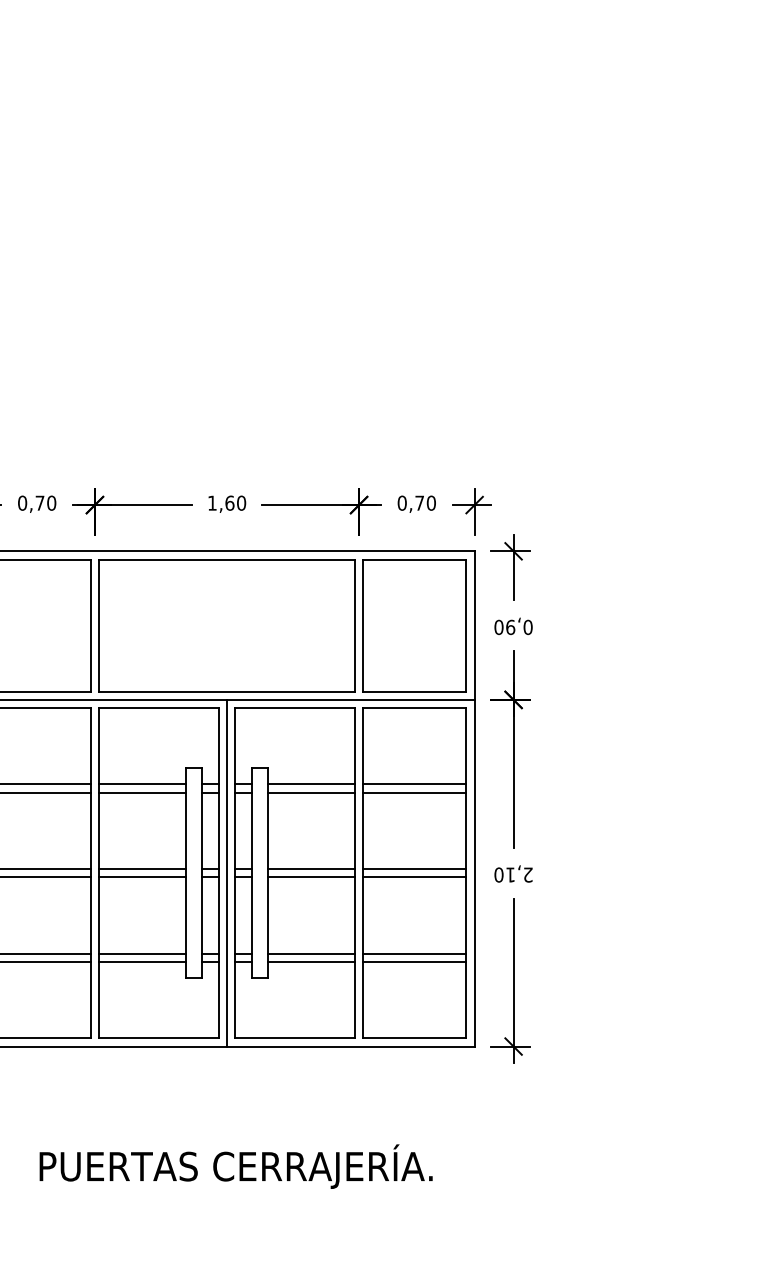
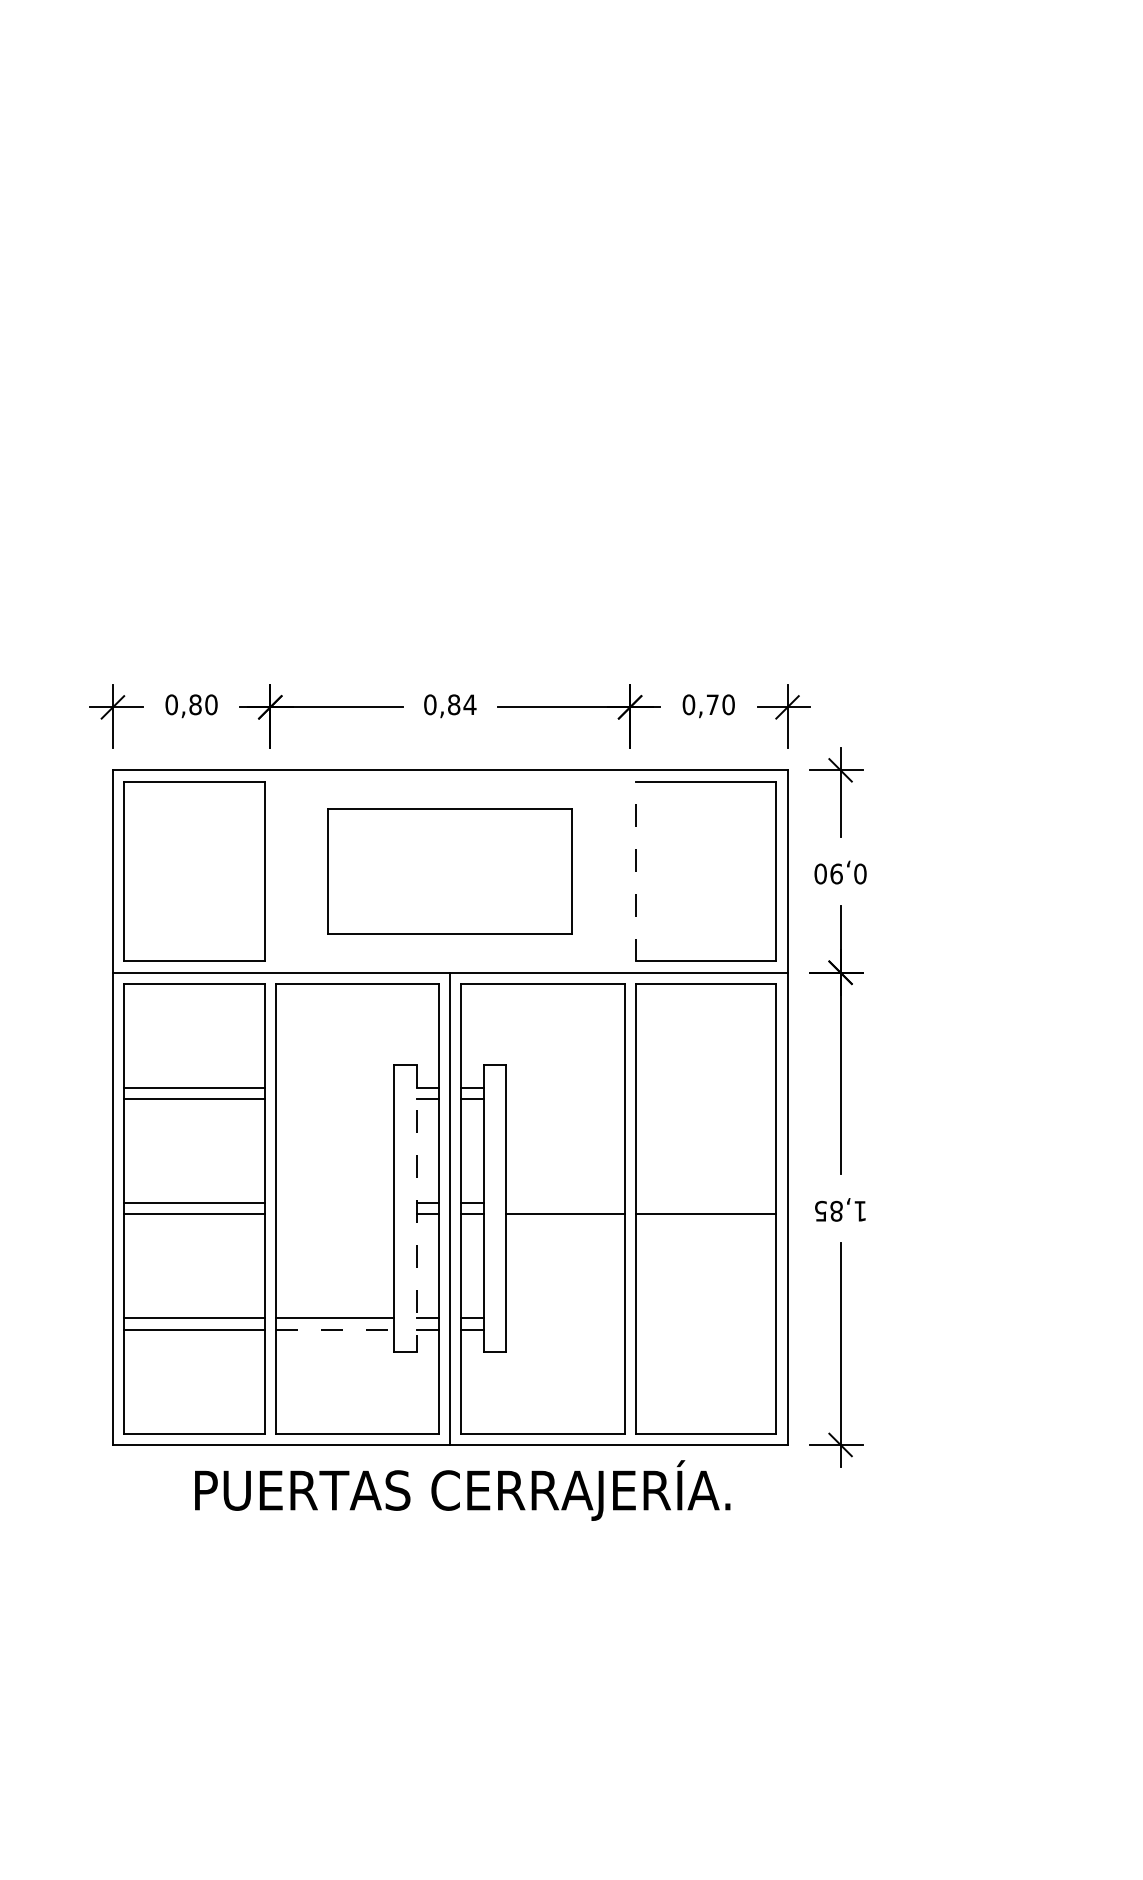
text: (40, 502) -> (195, 704), 0,70 -> 0,80
text: (227, 502) -> (450, 704), 1,60 -> 0,84
part: (227, 625) -> (450, 871), size x0.7
line: (363, 625) -> (635, 871), solid -> dashed
line: (142, 784) -> (334, 1087), removed
line: (311, 784) -> (565, 1087), removed
line: (414, 784) -> (705, 1087), removed
line: (142, 792) -> (334, 1099), removed
line: (311, 792) -> (565, 1099), removed
line: (414, 792) -> (705, 1099), removed
line: (142, 869) -> (334, 1203), removed
line: (311, 869) -> (565, 1203), removed
line: (414, 869) -> (705, 1203), removed
line: (202, 873) -> (416, 1209), solid -> dashed
text: (513, 874) -> (840, 1210), 2,10 -> 1,85
line: (142, 877) -> (334, 1214), removed
line: (311, 953) -> (565, 1318), removed
line: (414, 953) -> (705, 1318), removed
line: (142, 961) -> (335, 1329), solid -> dashed
line: (311, 961) -> (565, 1329), removed
line: (414, 961) -> (705, 1329), removed
text: (236, 1166) -> (462, 1490), moved

